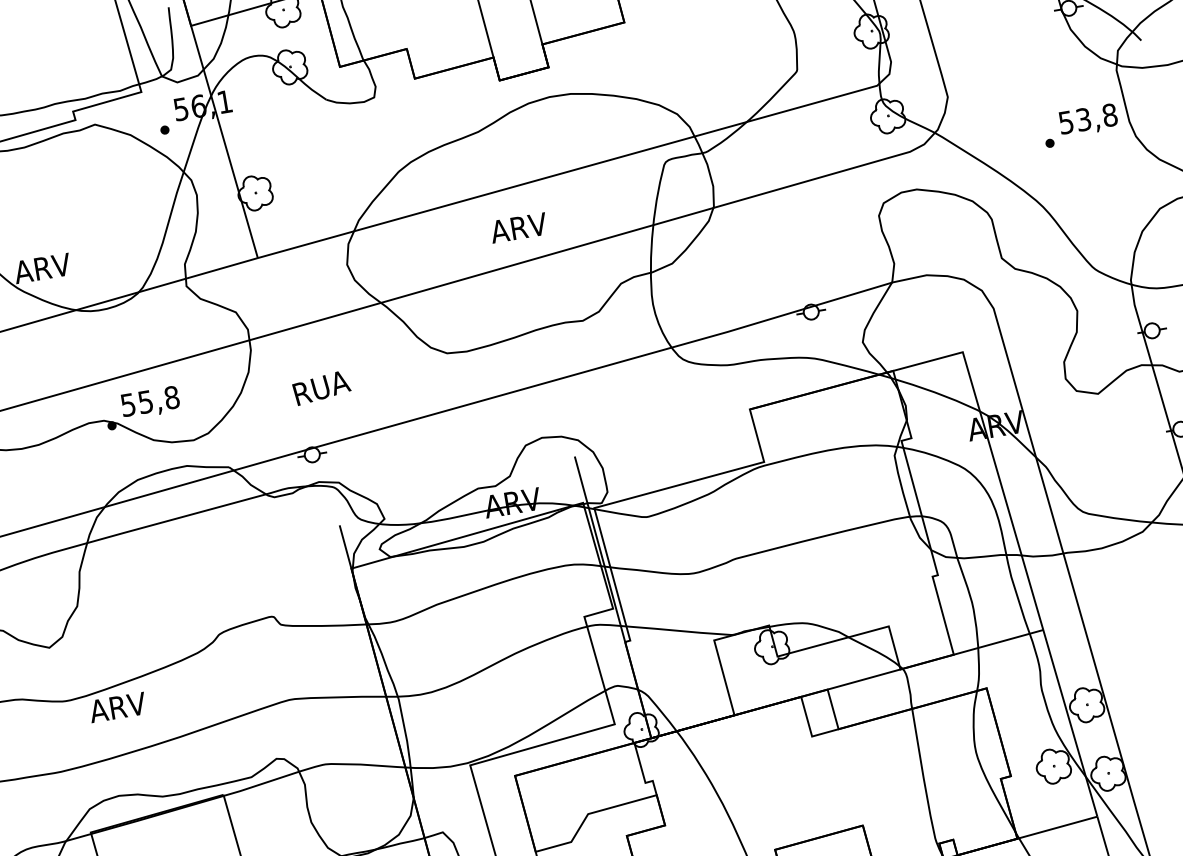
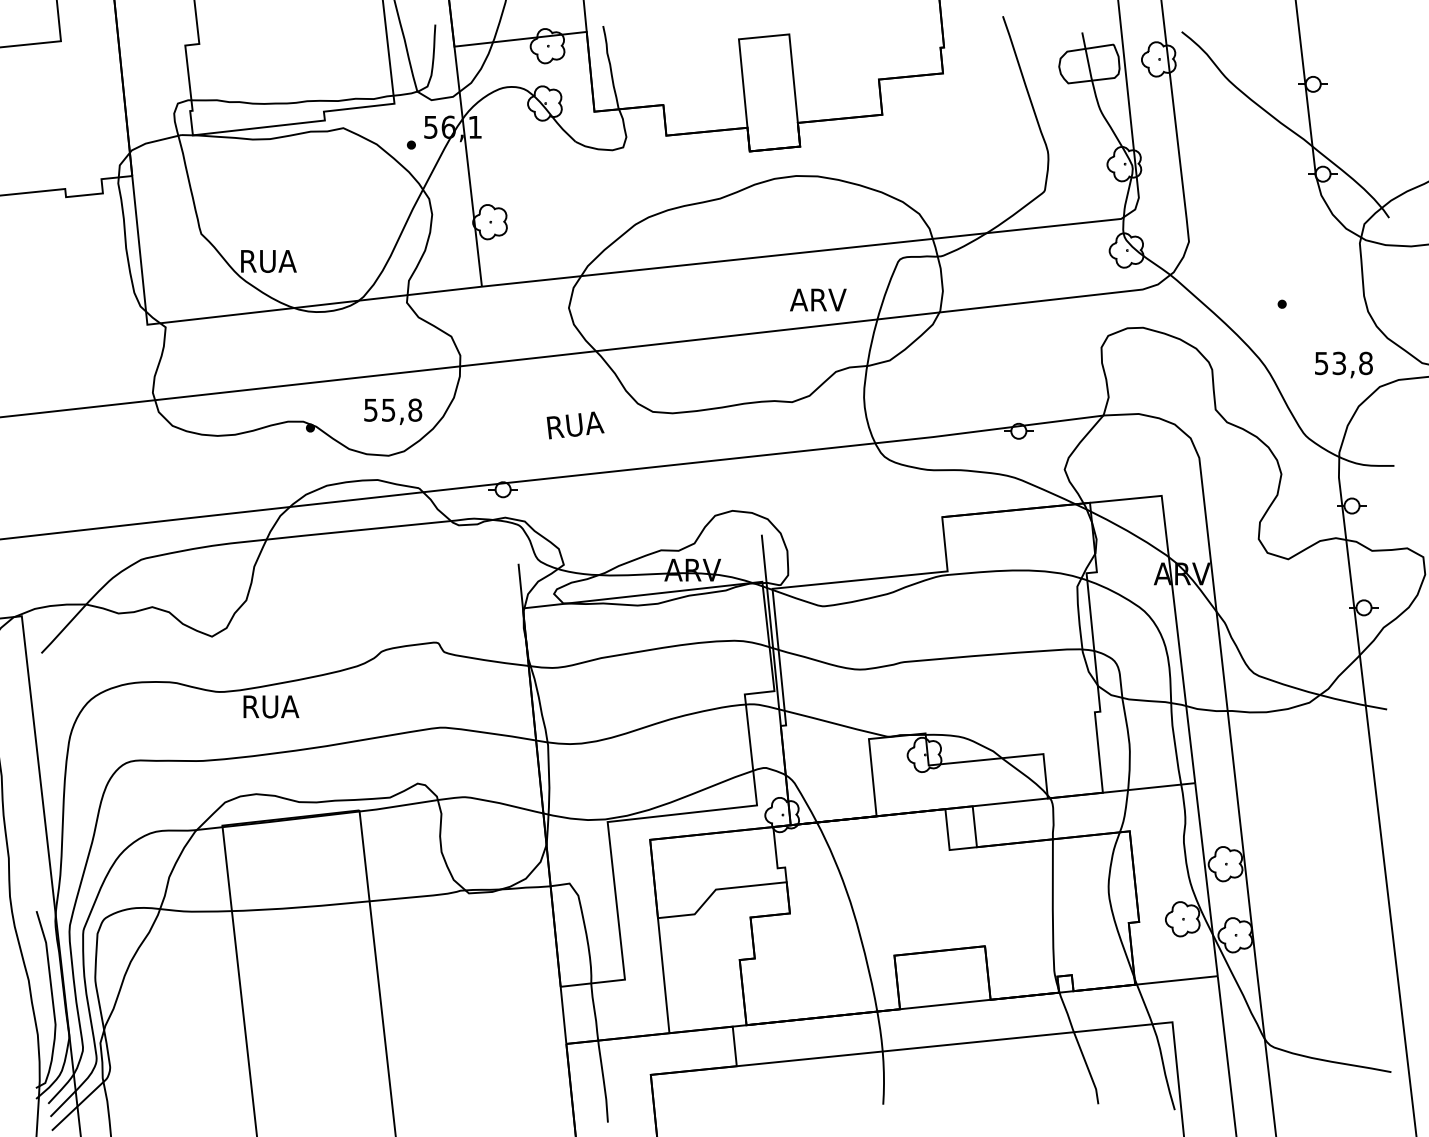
text: (1088, 119) -> (1343, 364), moved
text: (518, 227) -> (818, 299), moved
text: (42, 268) -> (267, 261), ARV -> RUA
text: (321, 388) -> (575, 425), moved
text: (150, 402) -> (393, 411), moved
text: (118, 707) -> (270, 706), ARV -> RUA

